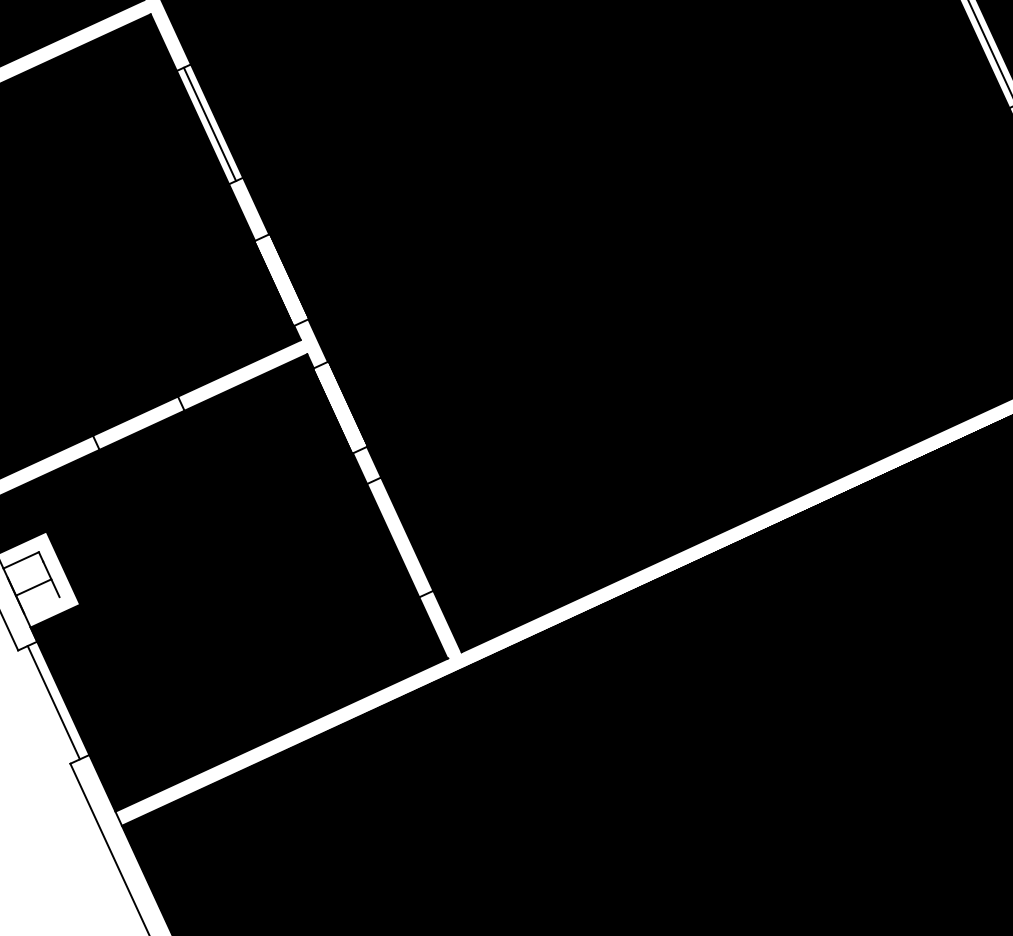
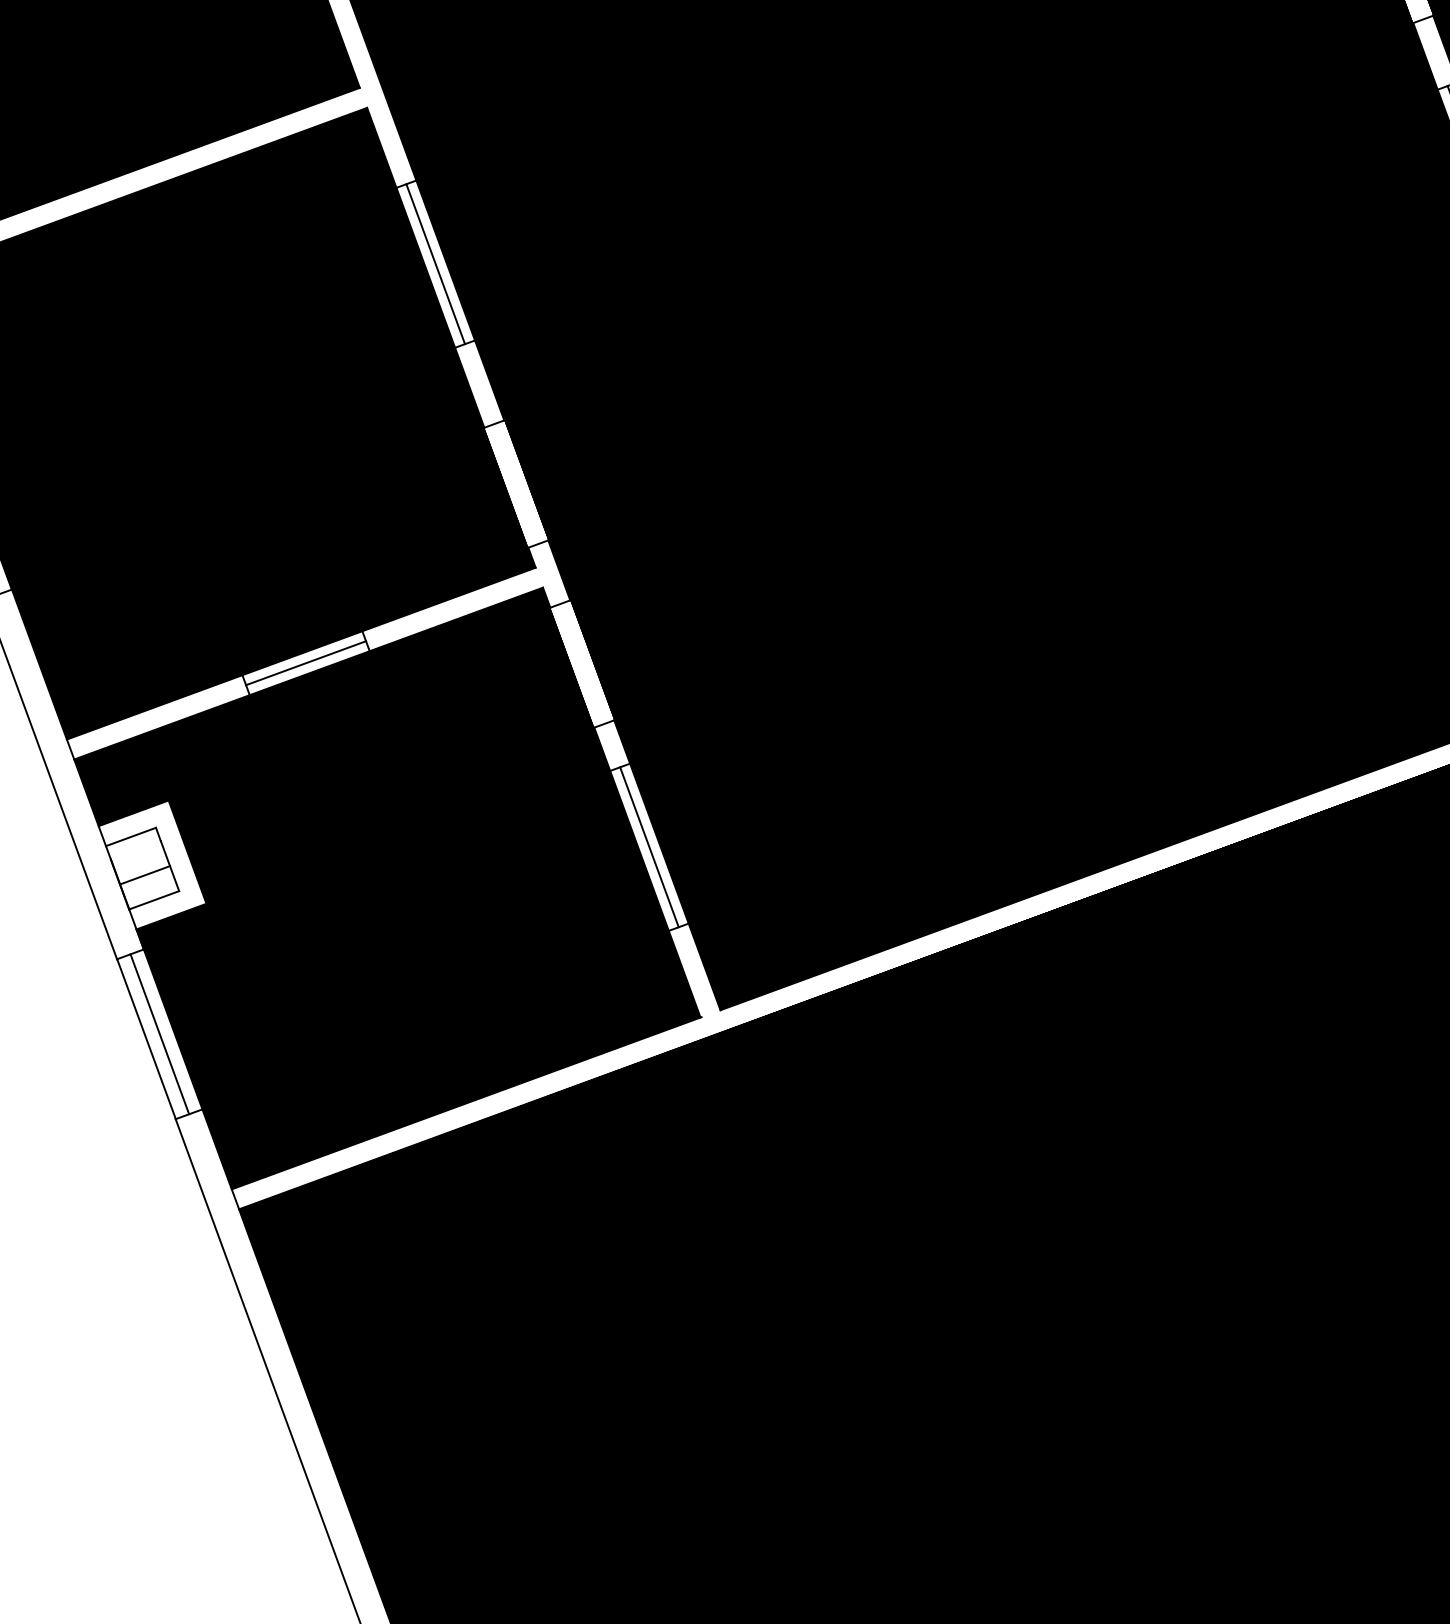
line: (139, 423) -> (306, 663), added
line: (400, 537) -> (649, 847), added
line: (42, 605) -> (154, 900), added
line: (44, 707) -> (146, 1039), added

